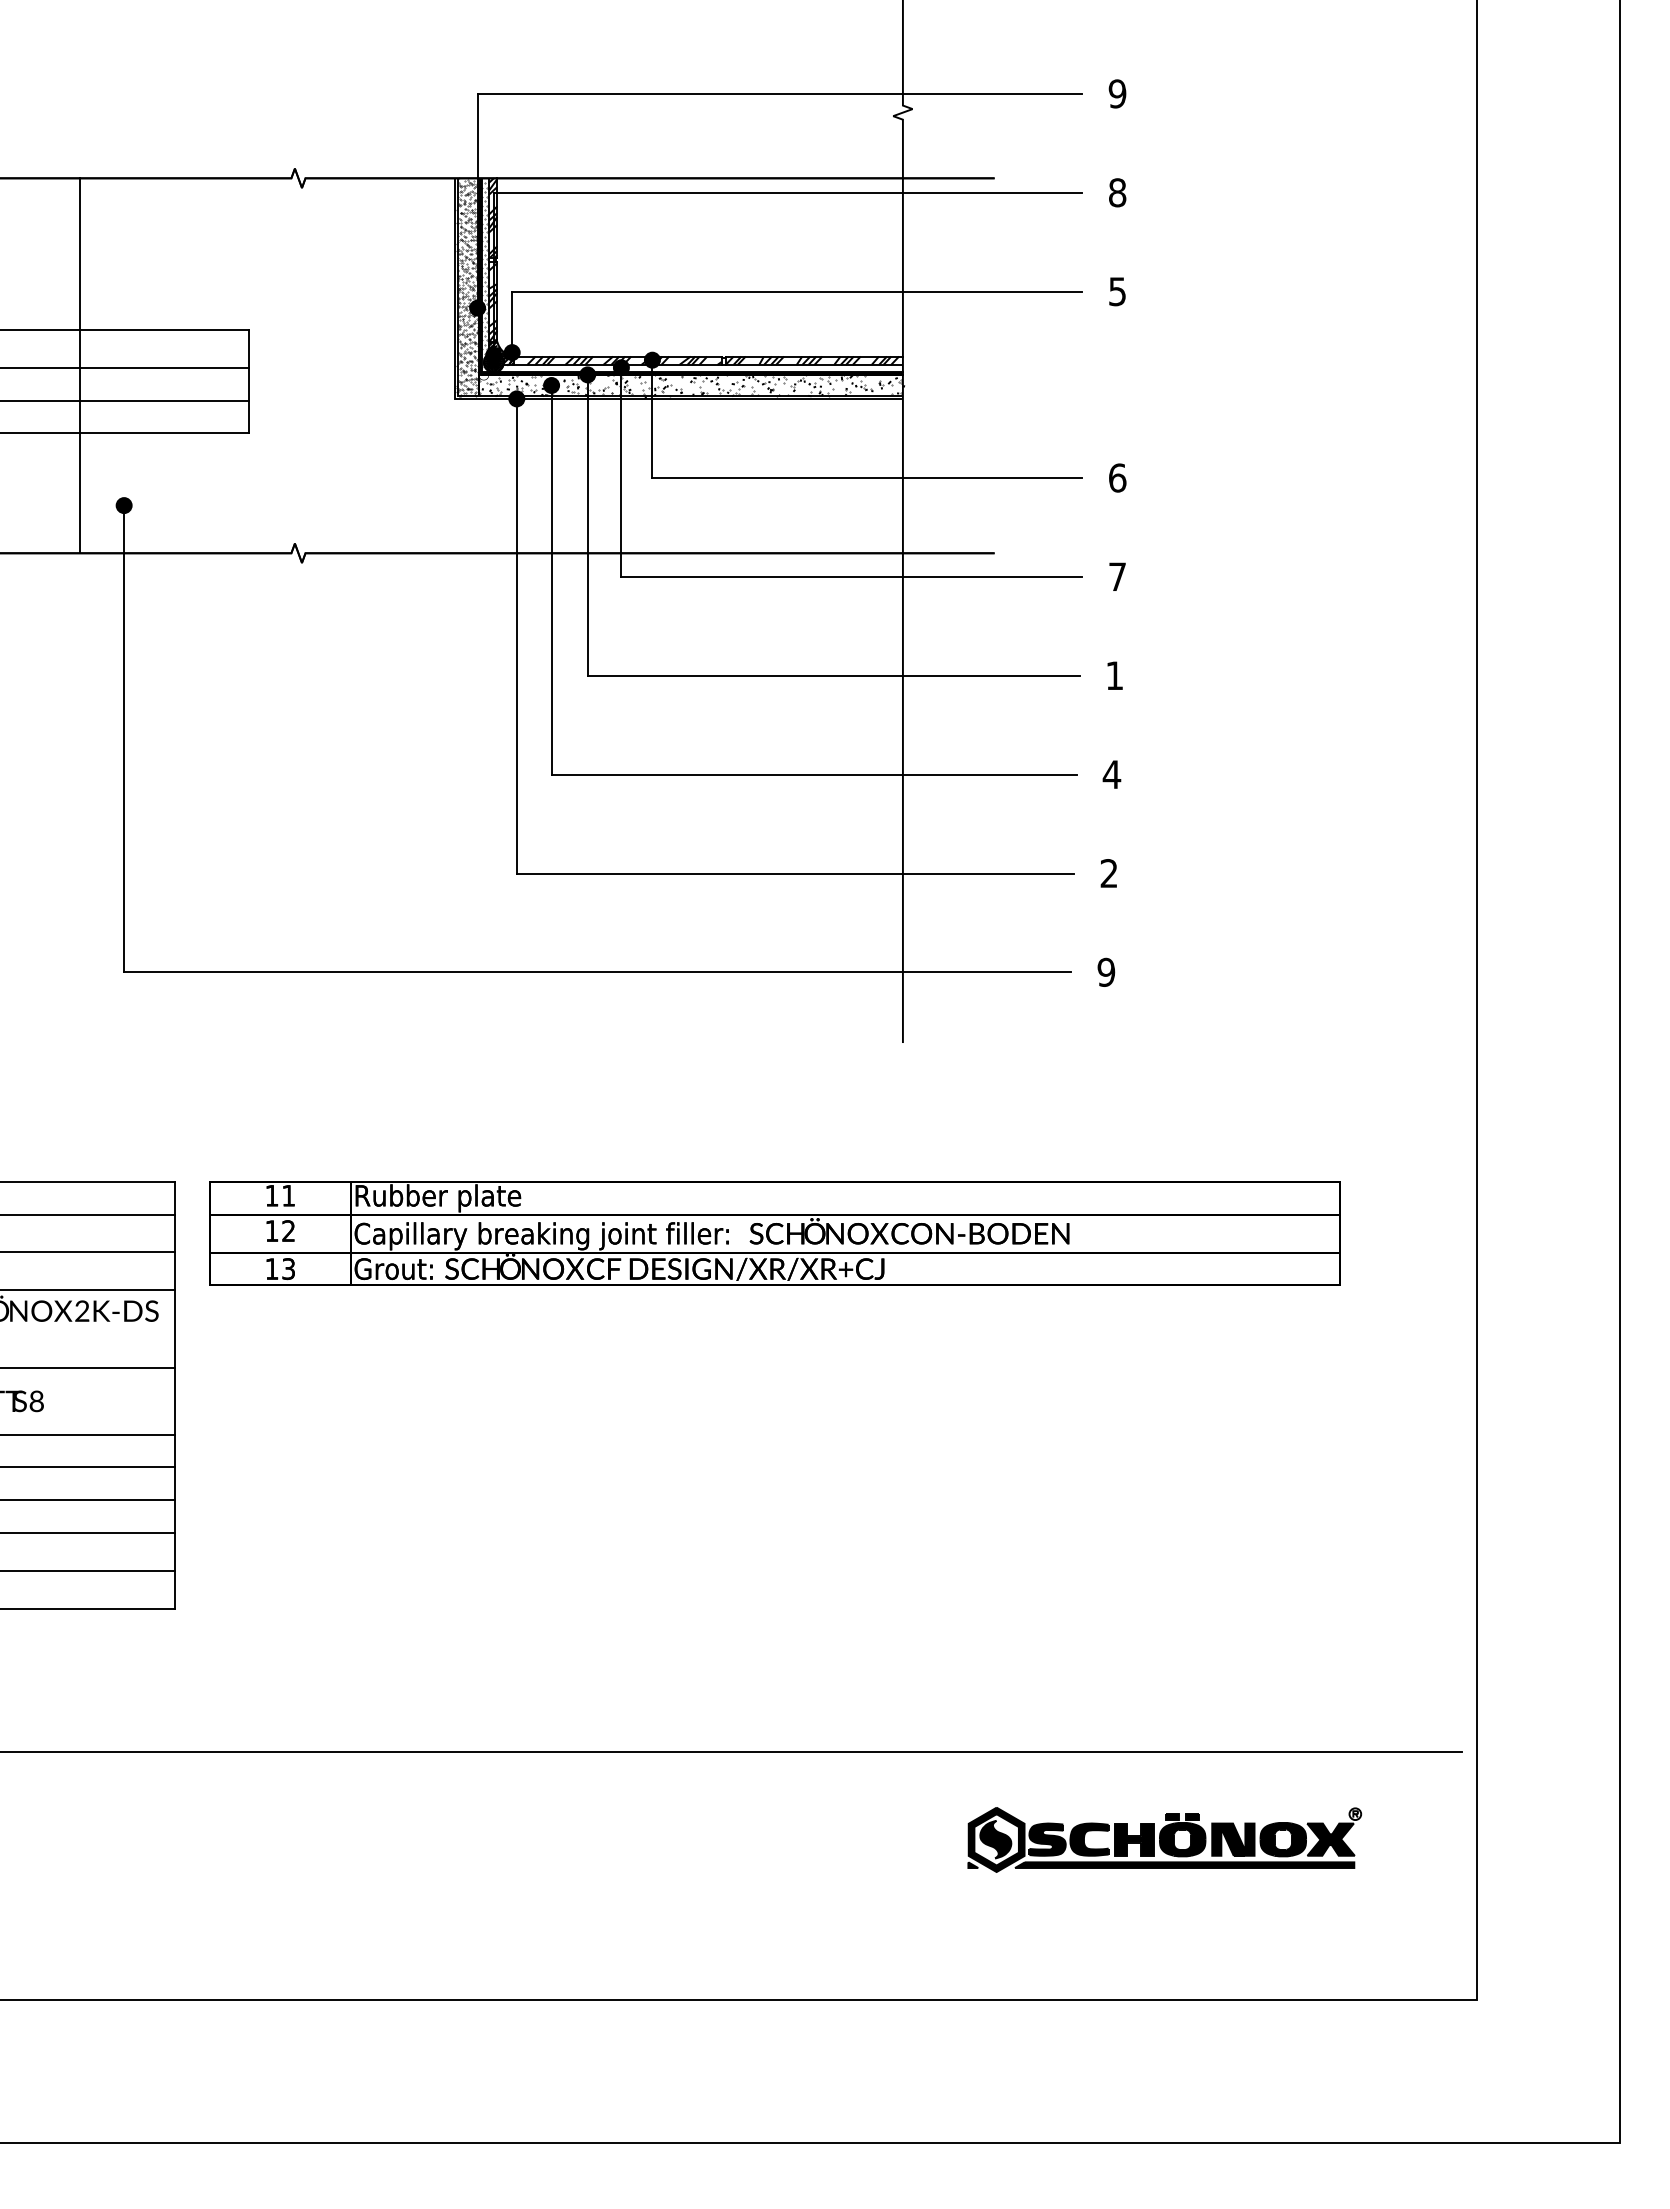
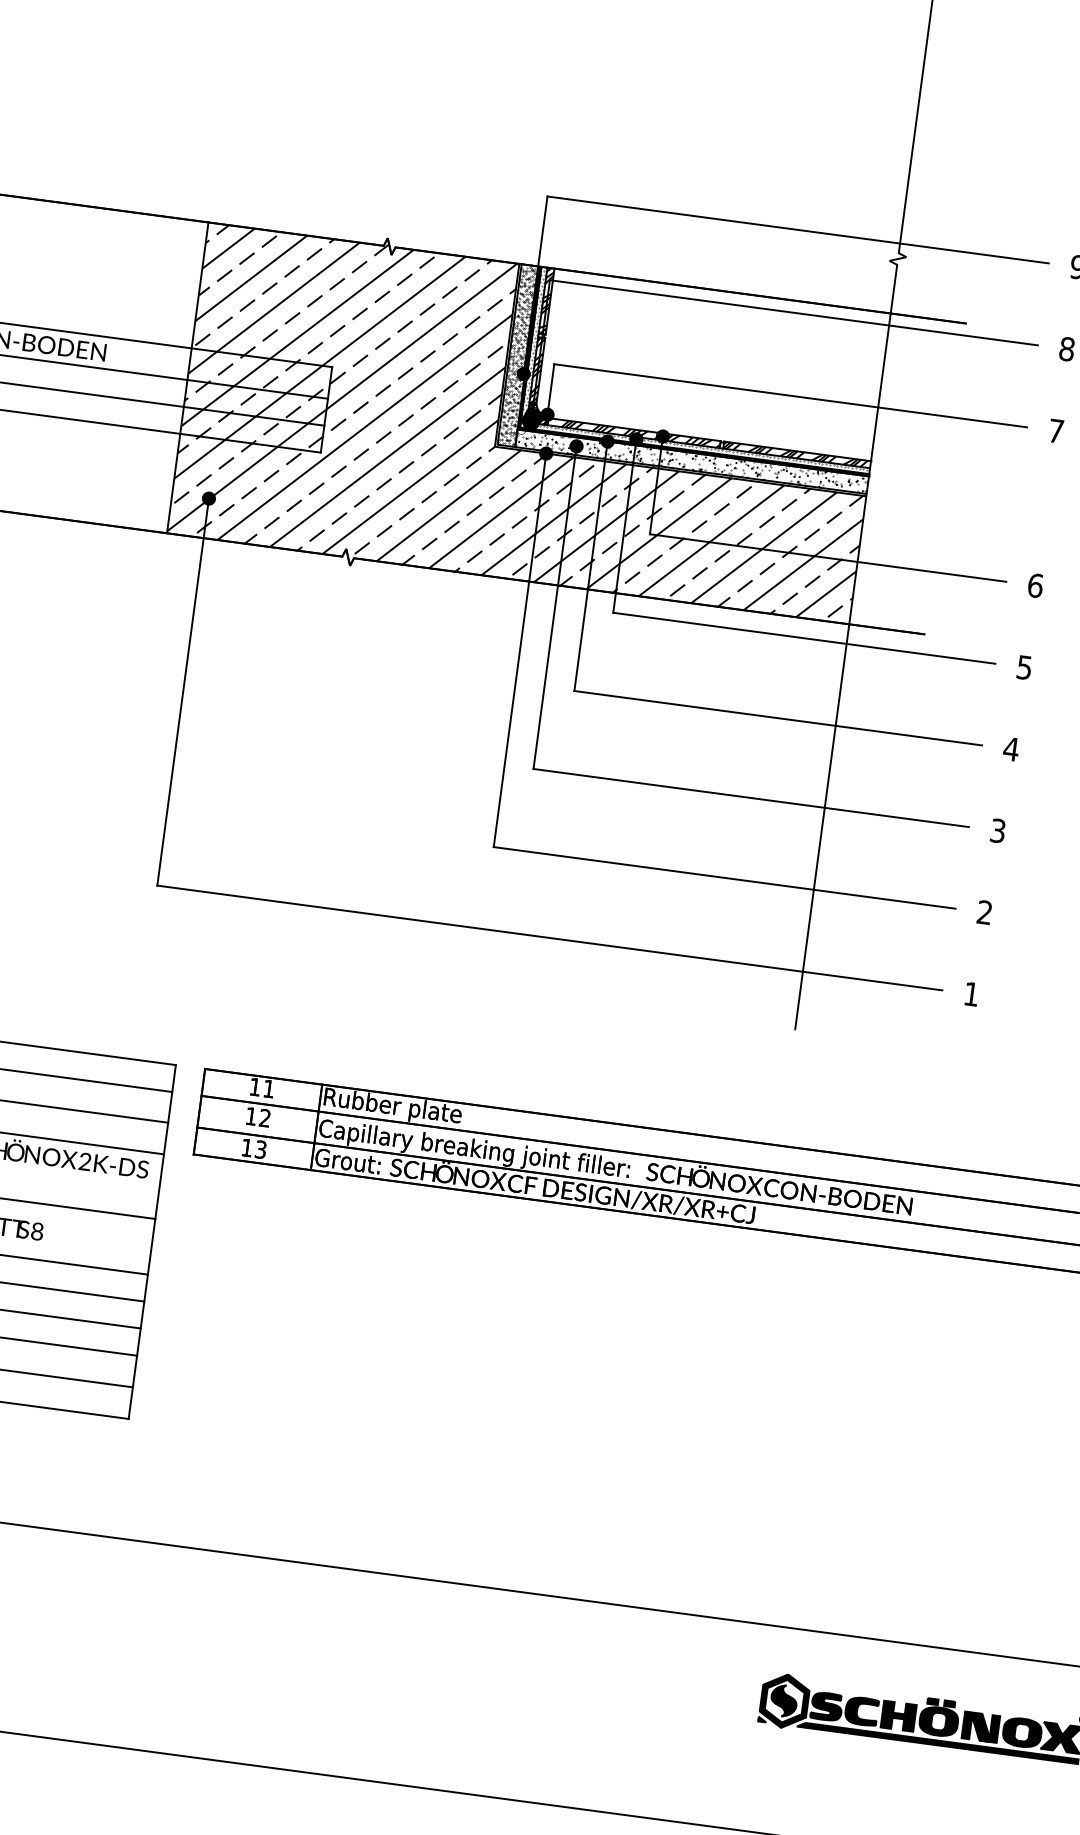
text: (1117, 291) -> (1056, 431), 5 -> 7
hatch: (491, 364) -> (529, 422), added
hatch: (701, 367) -> (702, 448), added
text: (1117, 576) -> (1024, 667), 7 -> 5
text: (1114, 675) -> (1011, 749), 1 -> 4
text: (1111, 774) -> (997, 830), 4 -> 3
text: (1106, 971) -> (971, 993), 9 -> 1

